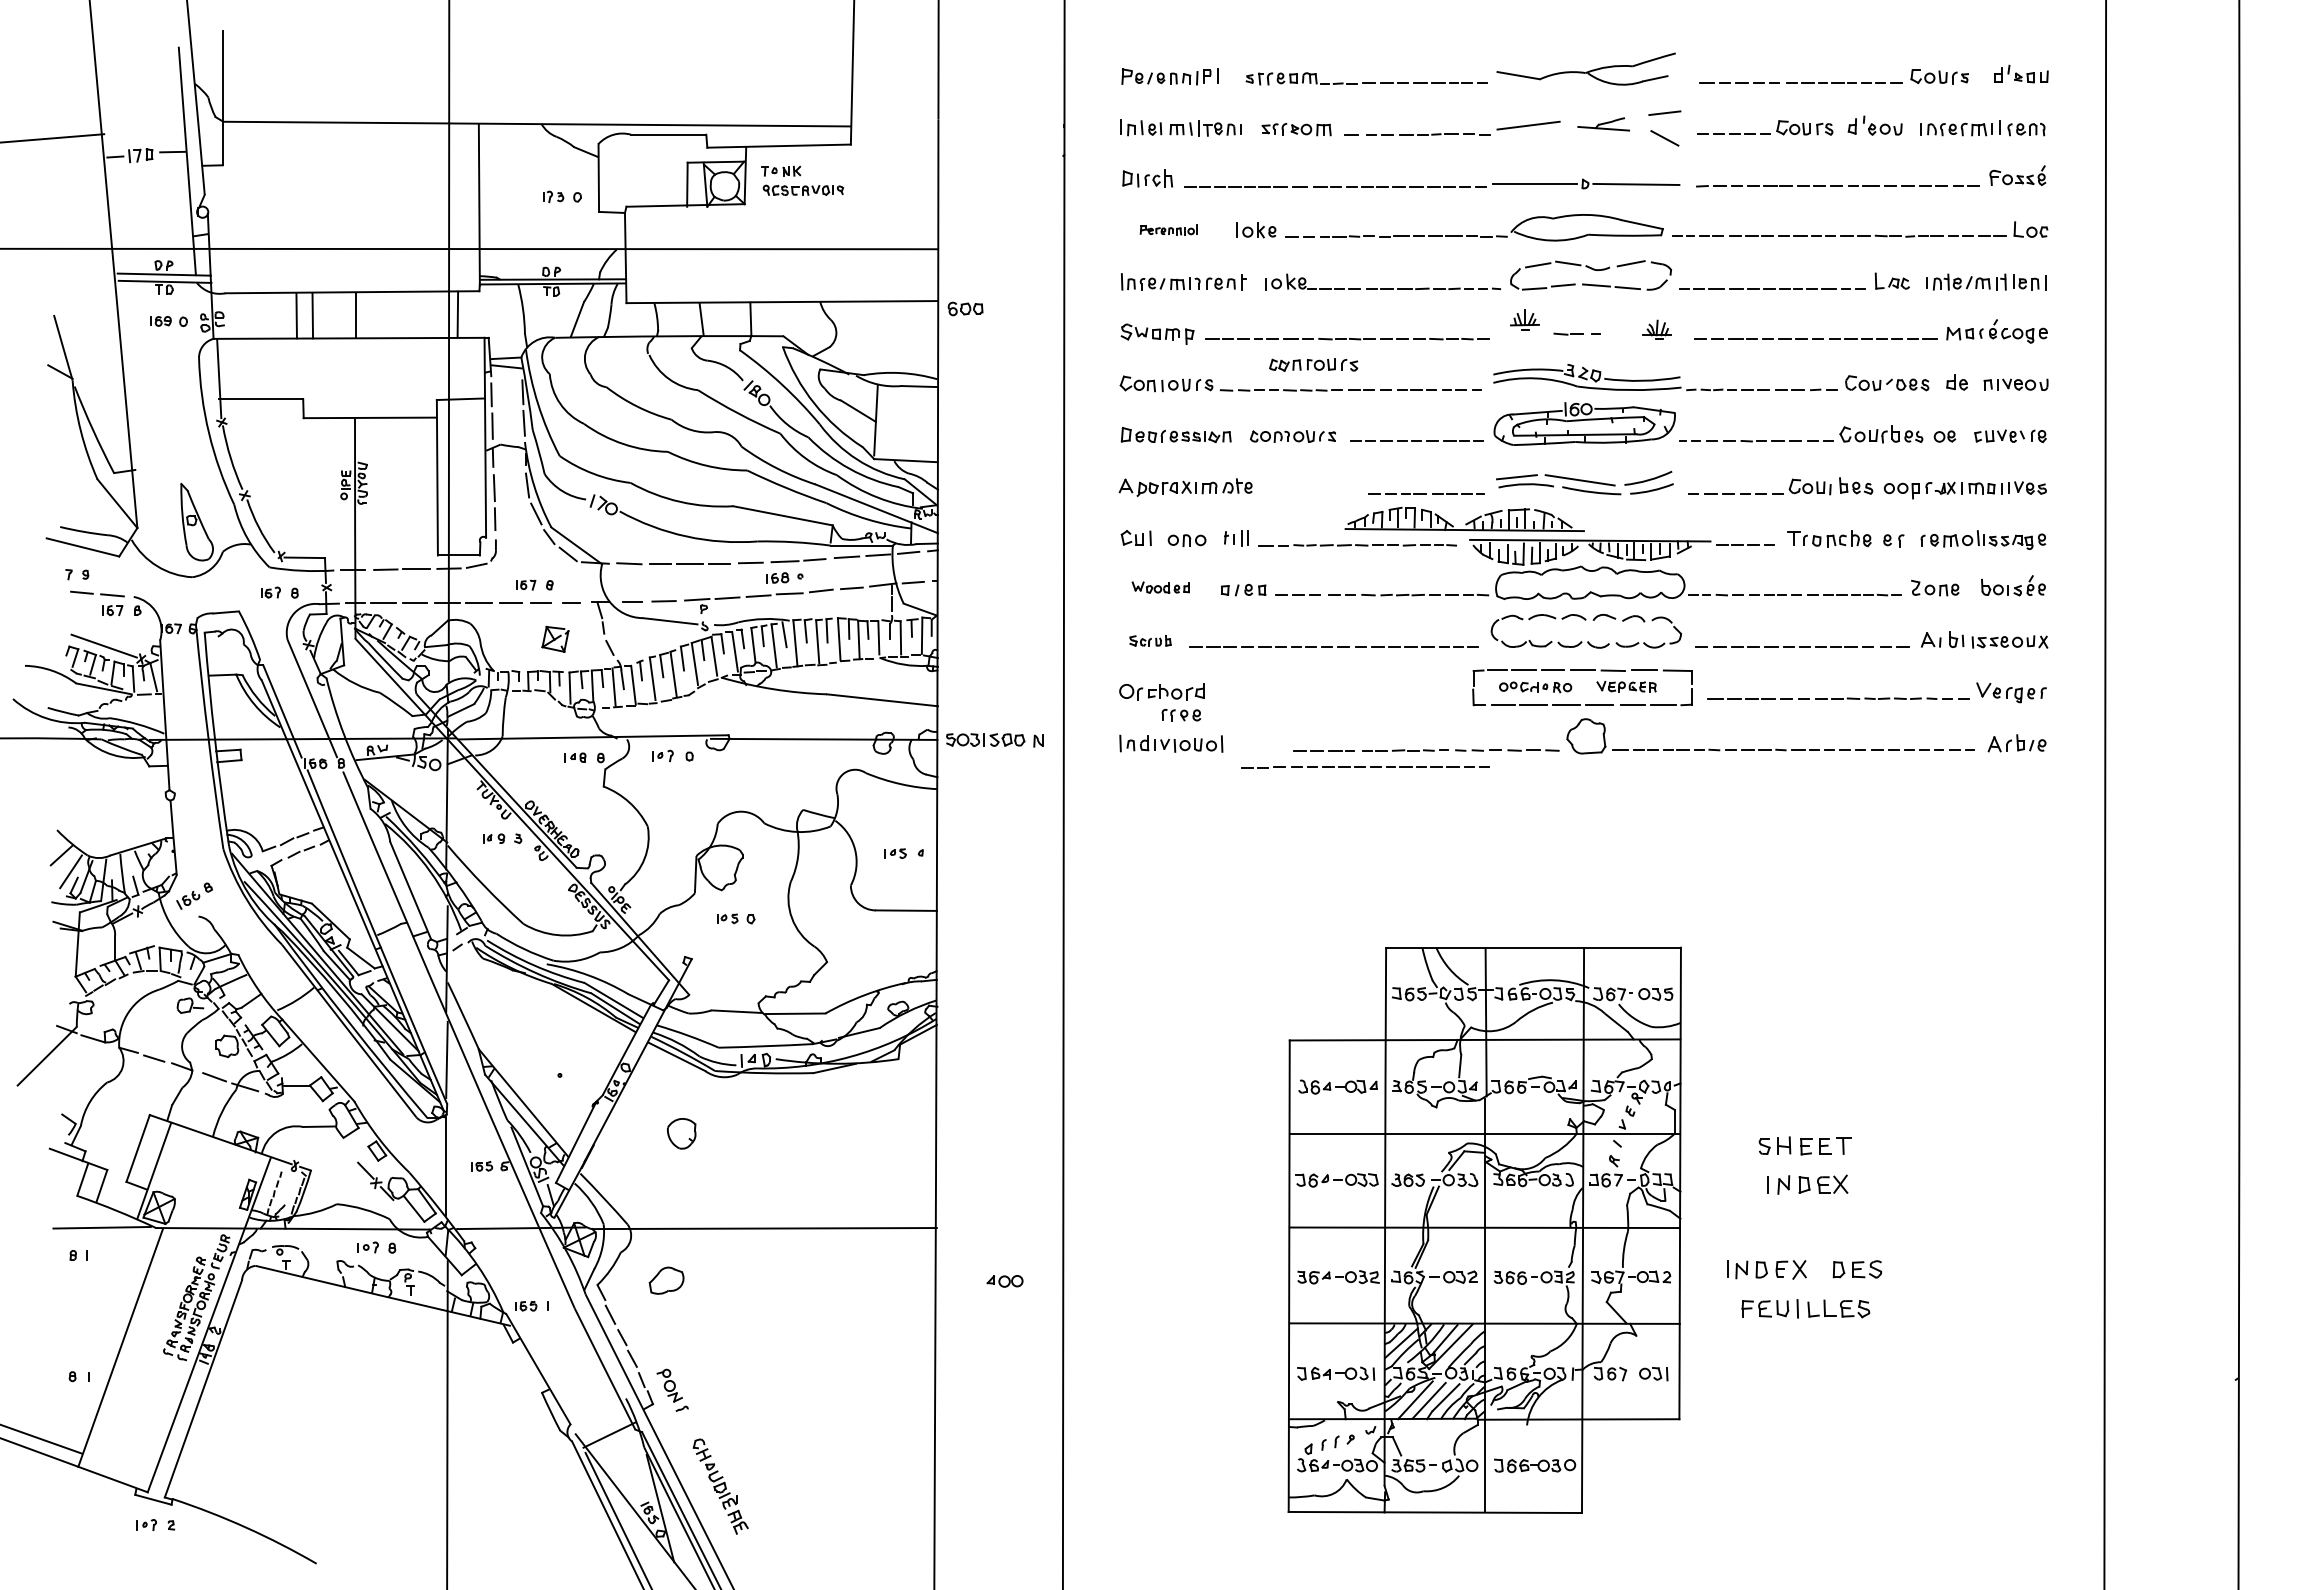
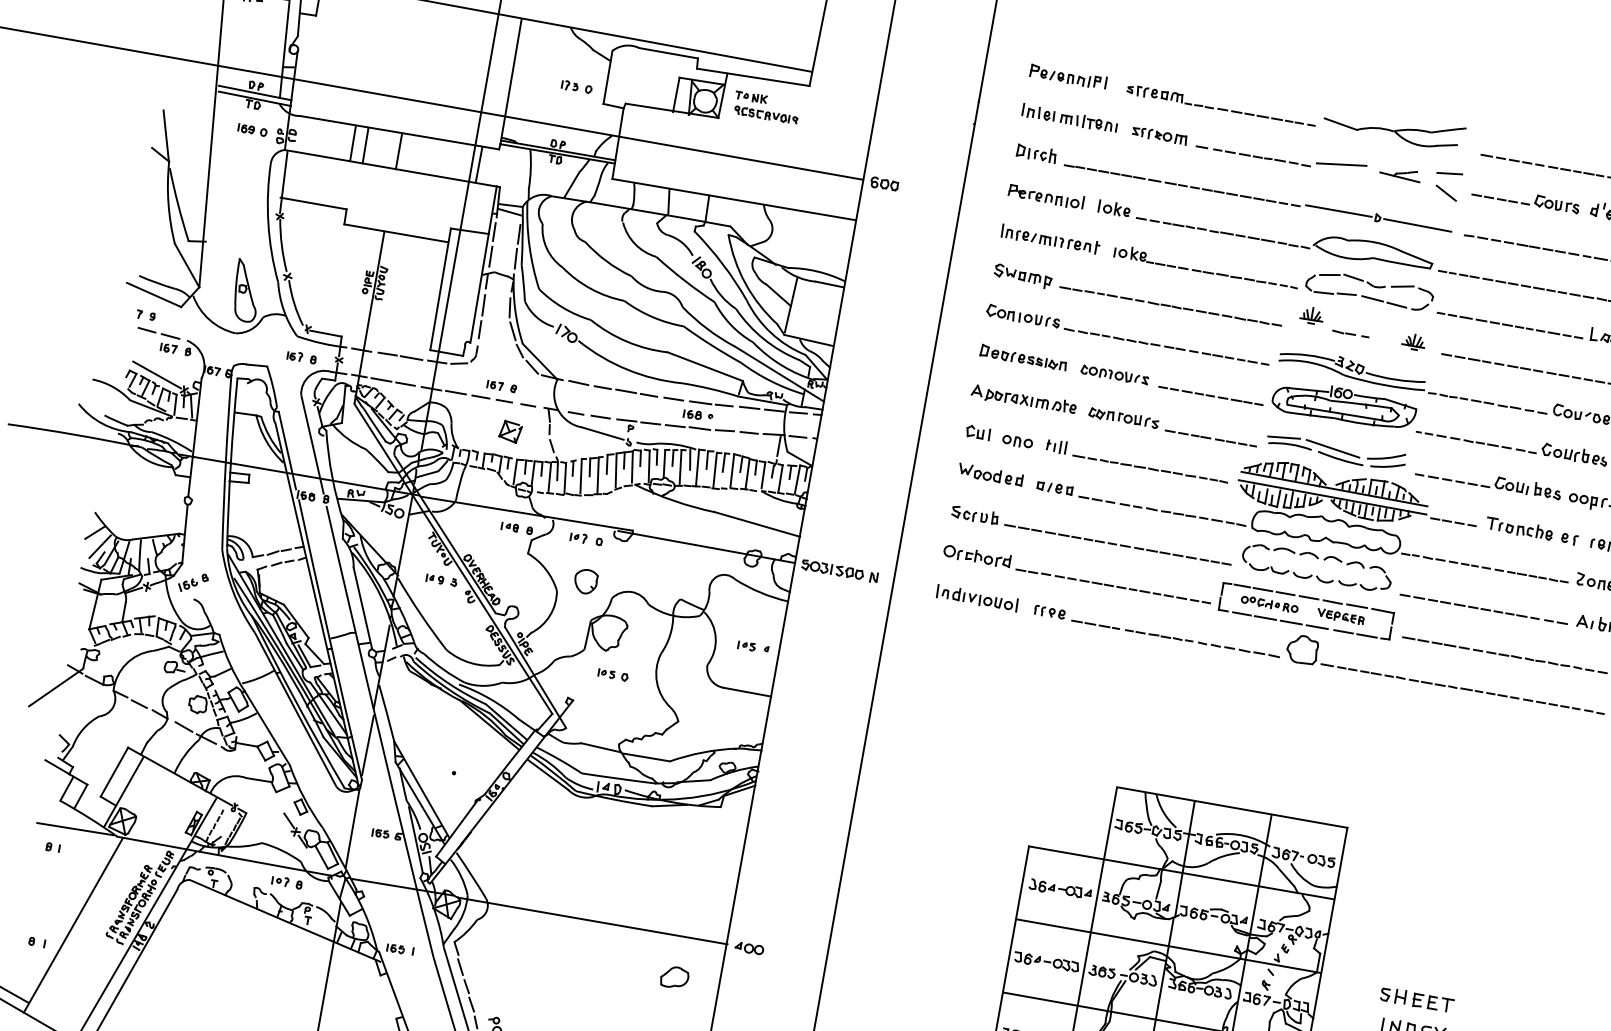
part: (1168, 229) -> (1045, 196), size x1.67
part: (965, 308) -> (884, 183), moved
part: (1313, 364) -> (1123, 417), moved
part: (1464, 518) -> (1335, 480), moved
part: (1160, 587) -> (990, 474), size x1.43
part: (1150, 640) -> (975, 514), size x1.43
part: (1181, 715) -> (1049, 612), moved
part: (1365, 767) -> (1113, 586), moved
part: (681, 1133) -> (585, 581), moved
part: (666, 1280) -> (674, 977), moved
part: (1004, 1281) -> (749, 948), moved

